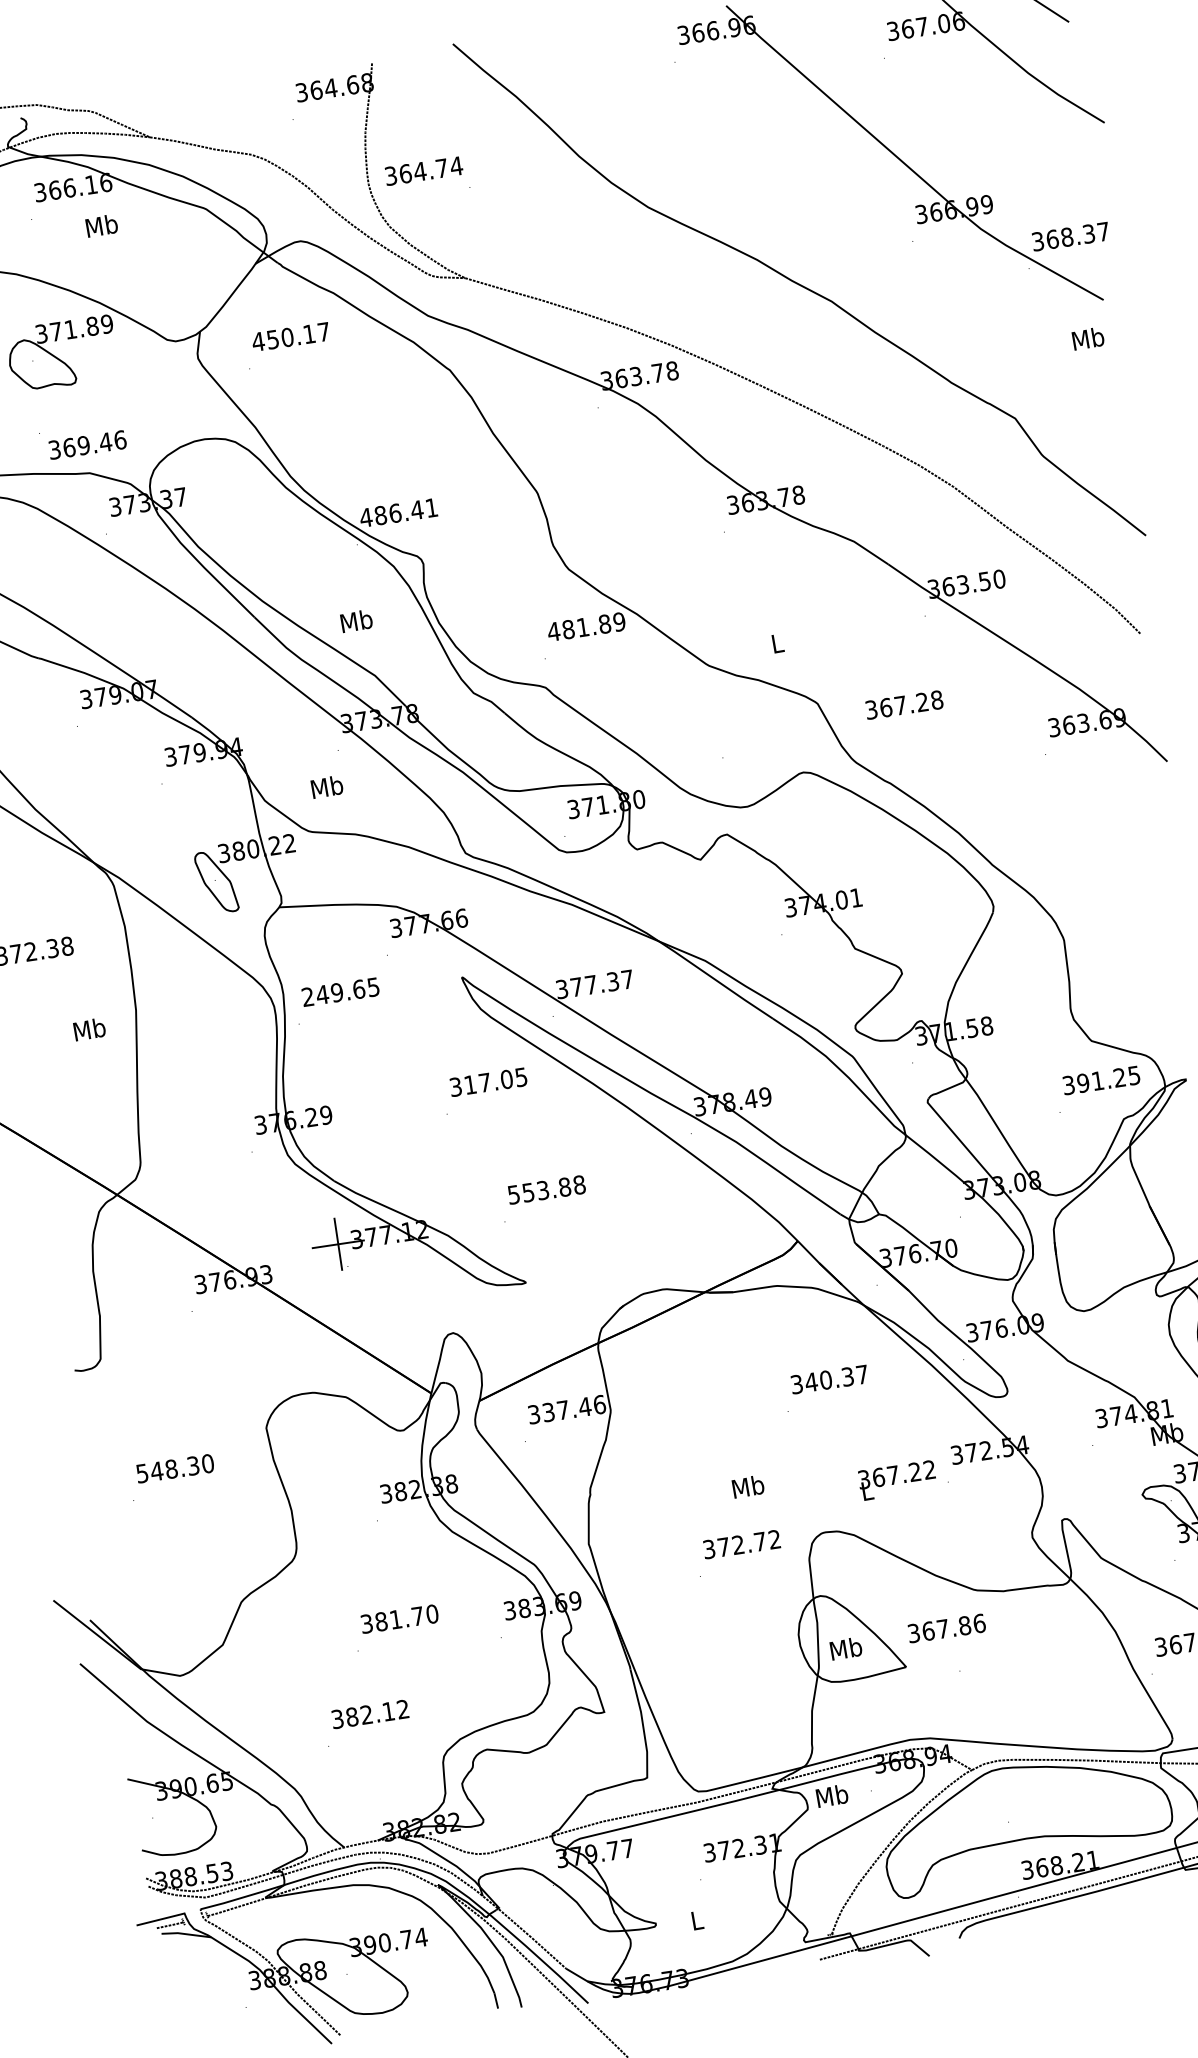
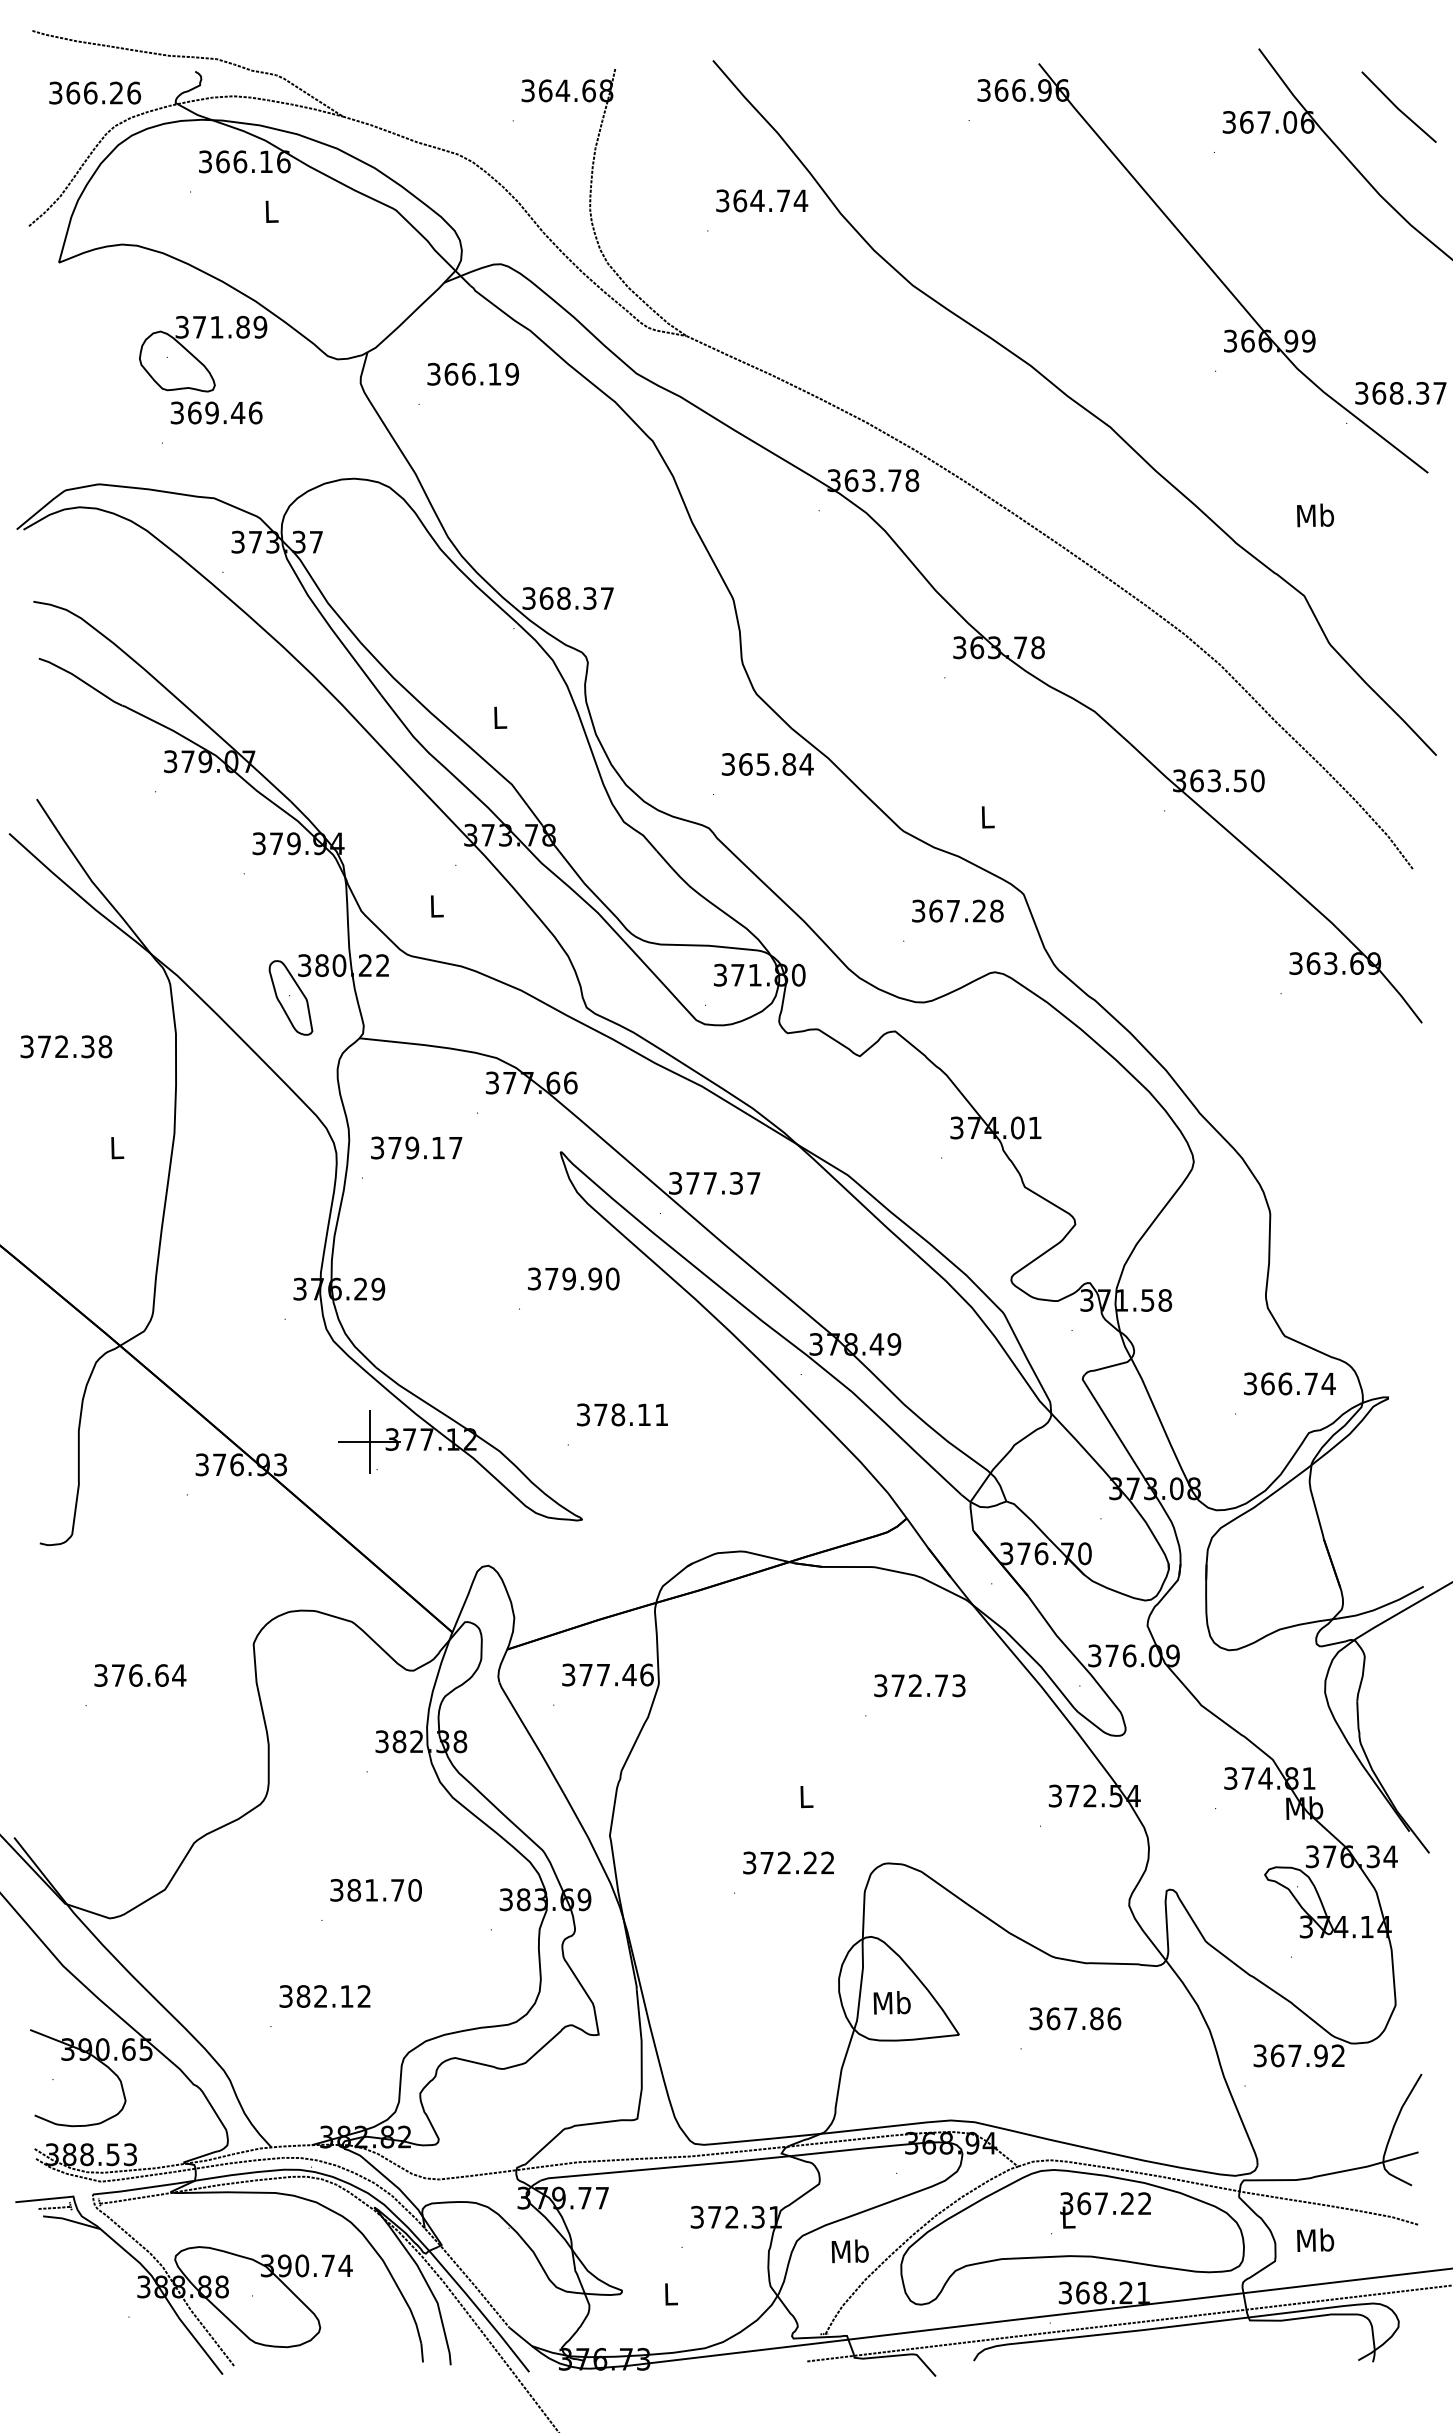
text: (424, 170) -> (762, 200), moved
text: (101, 225) -> (271, 211), Mb -> L
text: (290, 336) -> (472, 373), 450.17 -> 366.19
text: (1088, 338) -> (1315, 515), moved
text: (87, 444) -> (216, 412), moved
text: (398, 512) -> (567, 598), 486.41 -> 368.37
text: (356, 621) -> (499, 717), Mb -> L
text: (586, 626) -> (767, 764), 481.89 -> 365.84
text: (903, 704) -> (957, 910), moved
text: (327, 786) -> (436, 905), Mb -> L
text: (340, 991) -> (416, 1147), 249.65 -> 379.17
text: (89, 1029) -> (116, 1147), Mb -> L
text: (1108, 1078) -> (1298, 1383), 391.25 -> 366.74
text: (496, 1080) -> (582, 1278), 317.05 -> 379.90
text: (546, 1189) -> (622, 1414), 553.88 -> 378.11
text: (835, 1378) -> (927, 1685), 340.37 -> 372.73
text: (548, 1412) -> (585, 1674), 337.46 -> 377.46
text: (175, 1468) -> (140, 1675), 548.30 -> 376.64
text: (897, 1480) -> (1105, 2210), moved
text: (747, 1486) -> (805, 1796), Mb -> L
text: (760, 1541) -> (810, 1862), 372.72 -> 372.22
text: (946, 1628) -> (1075, 2018), moved
text: (831, 1796) -> (849, 2251), moved

